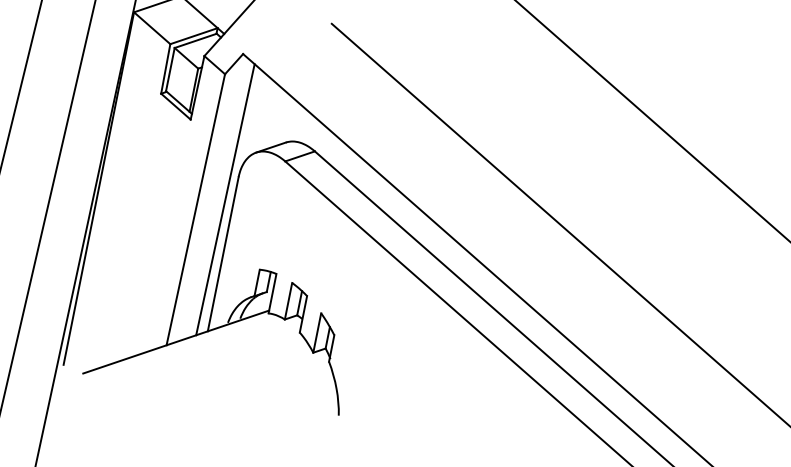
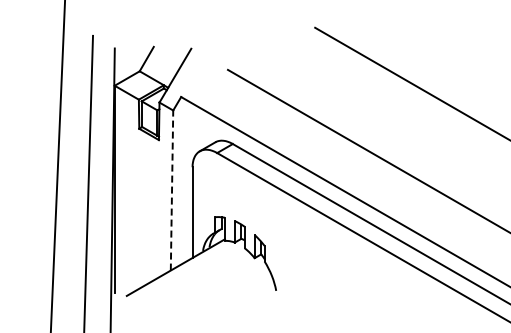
line: (225, 199) -> (187, 181), removed
line: (196, 209) -> (172, 190), solid -> dashed

